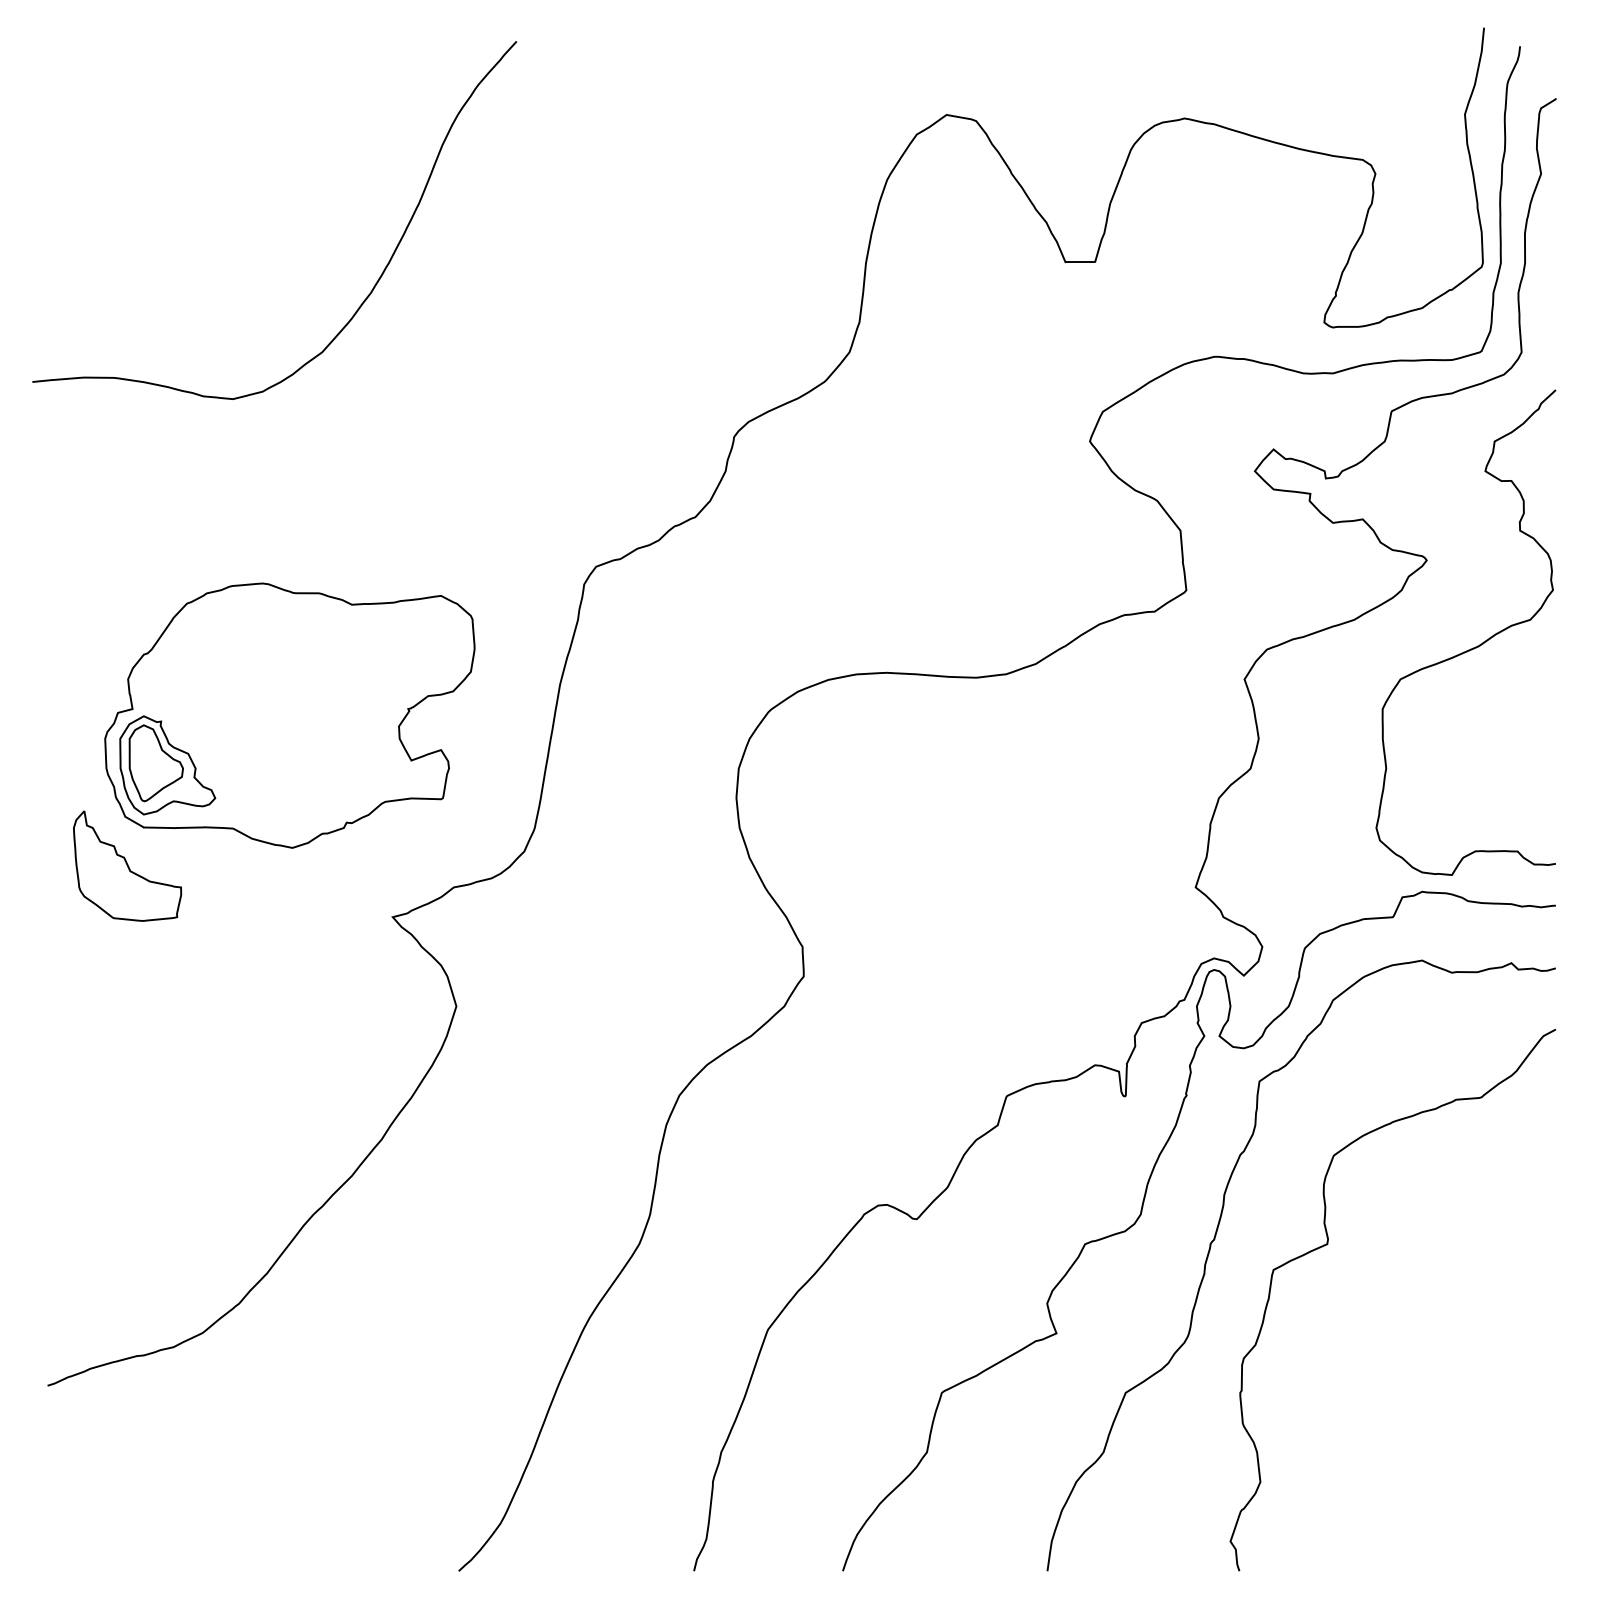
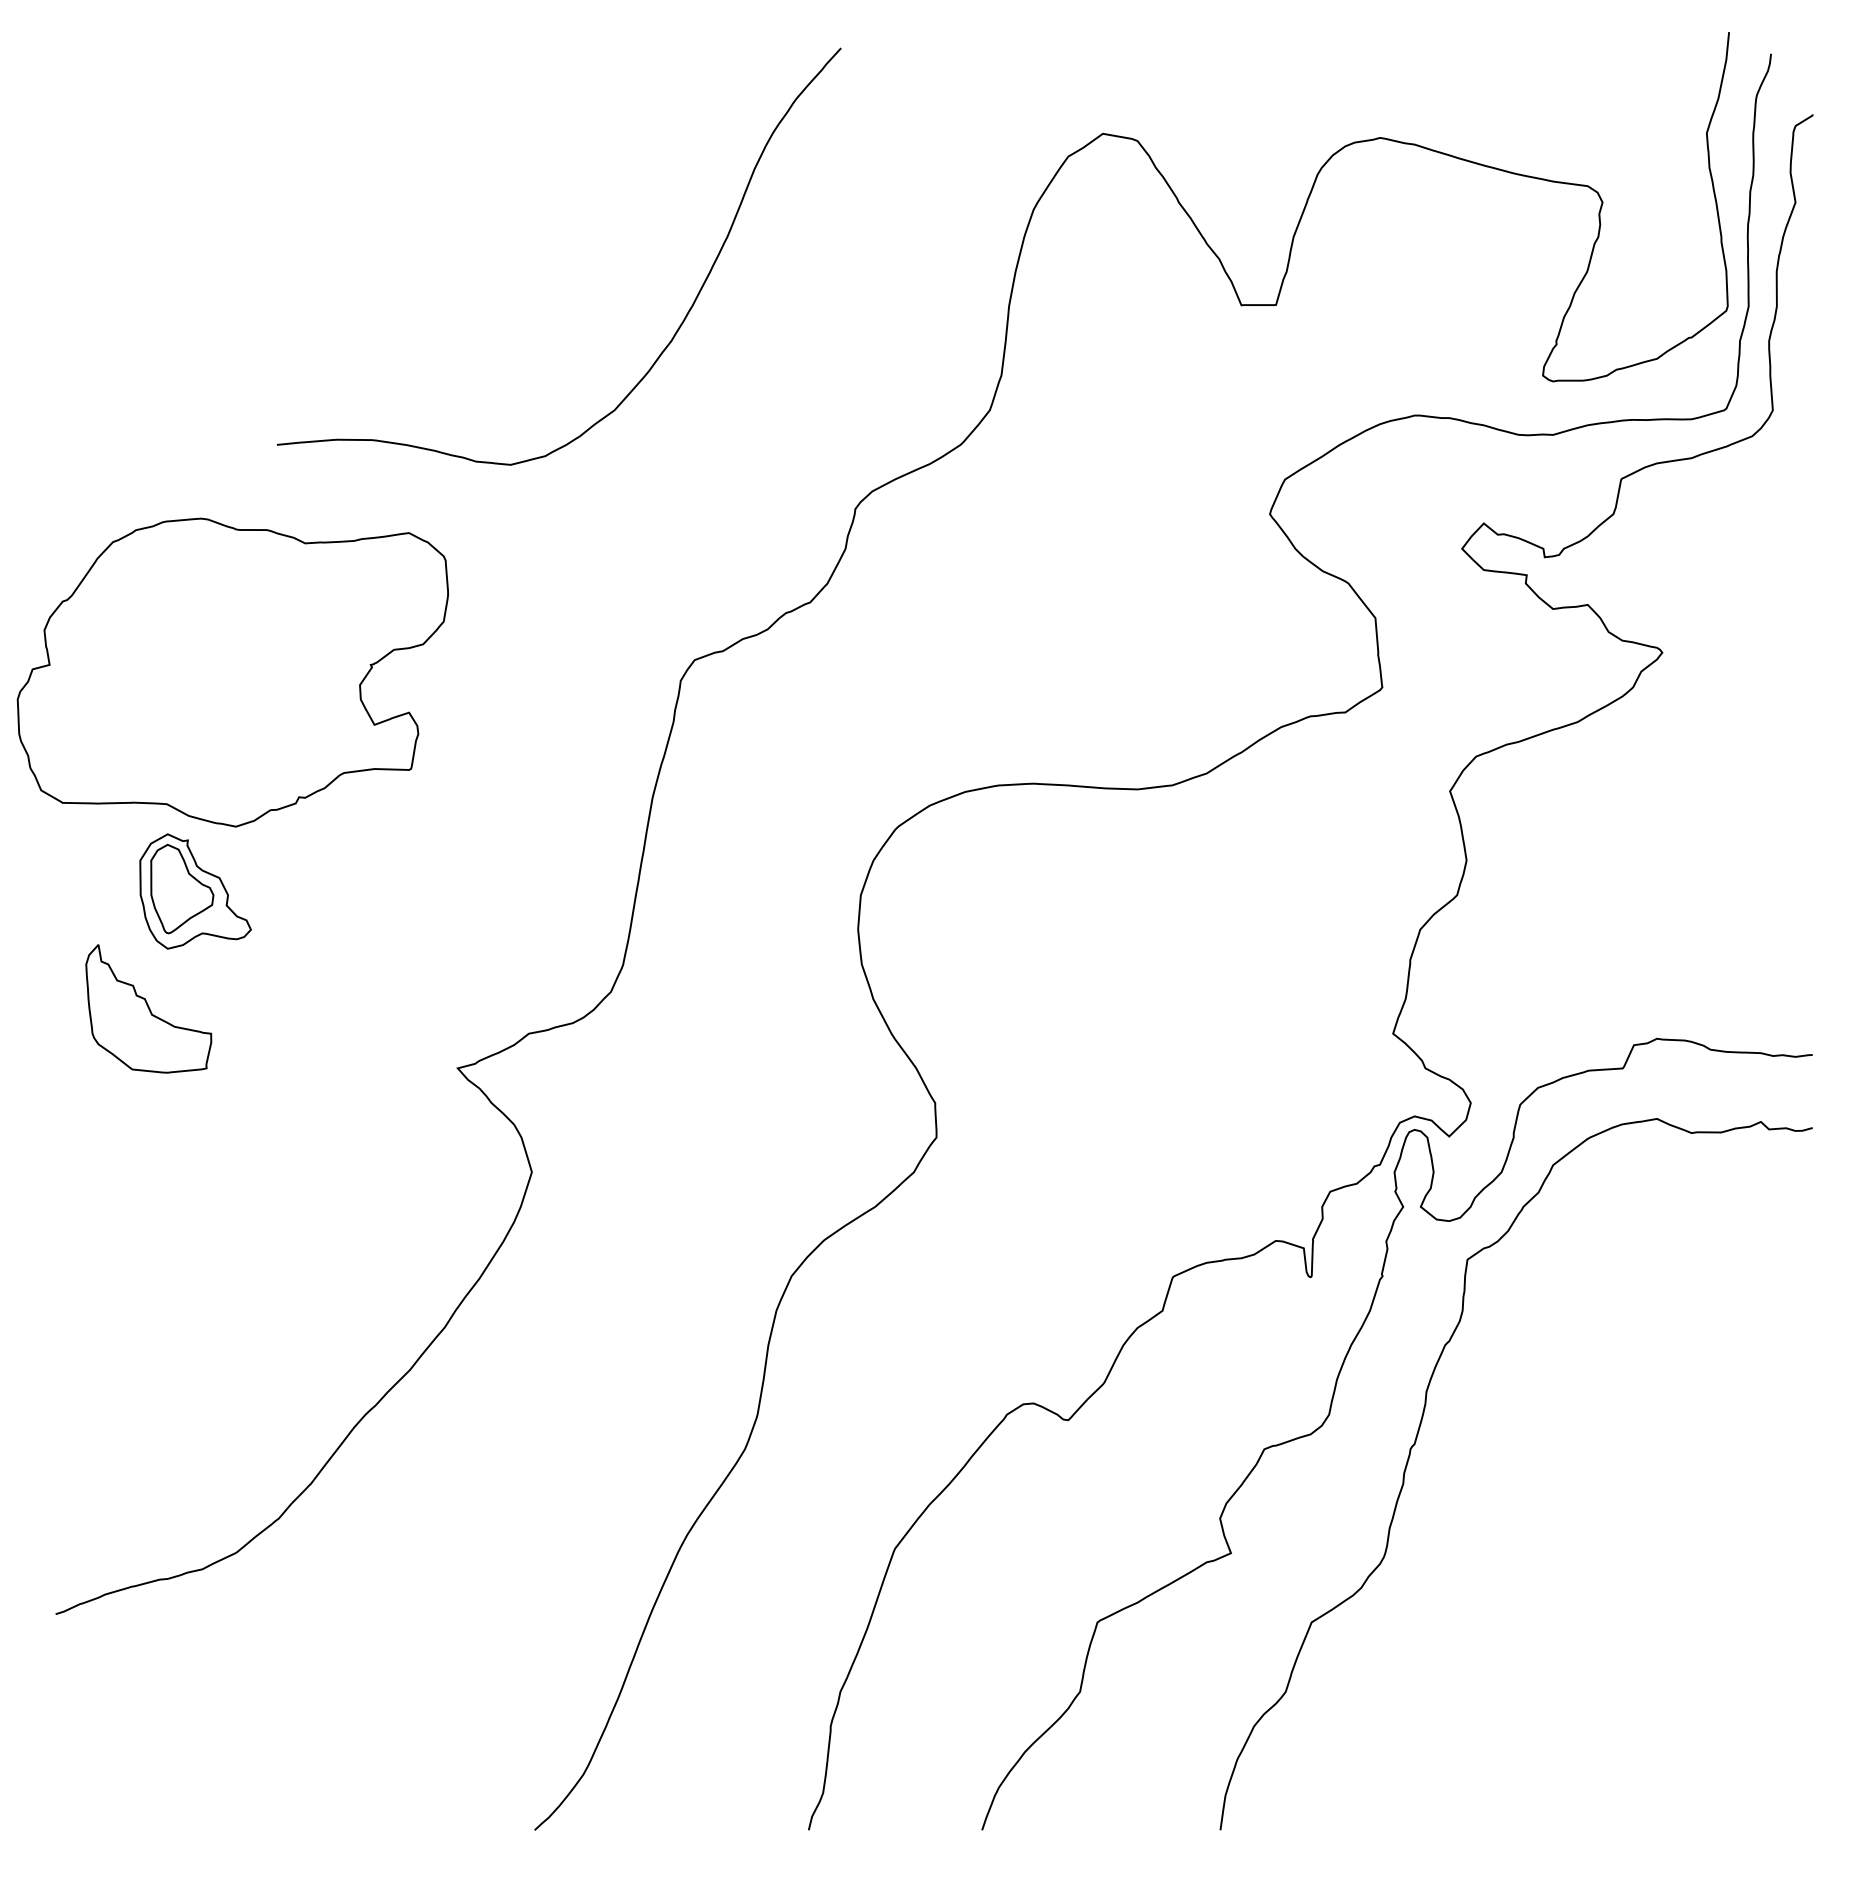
curve: (376, 282) -> (677, 328), moved
curve: (1470, 648) -> (1713, 755), removed
part: (289, 715) -> (232, 672), moved
curve: (1328, 1244) -> (1547, 1449), removed

